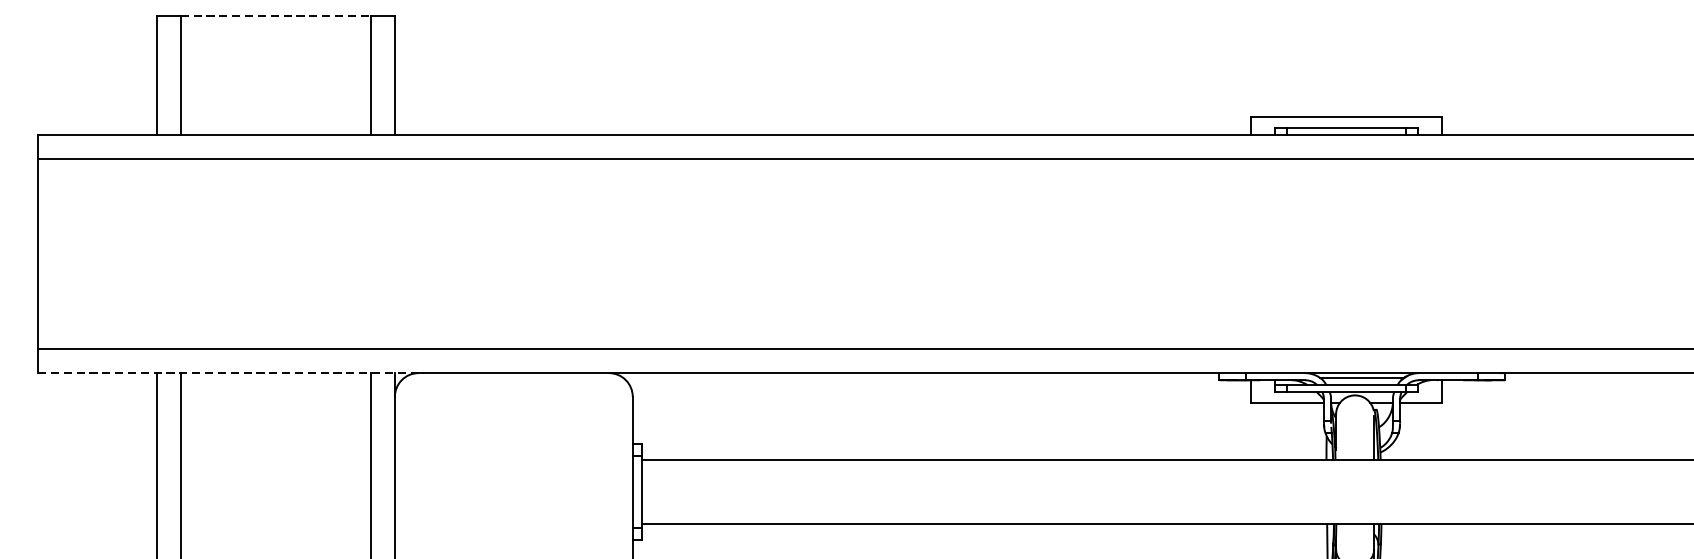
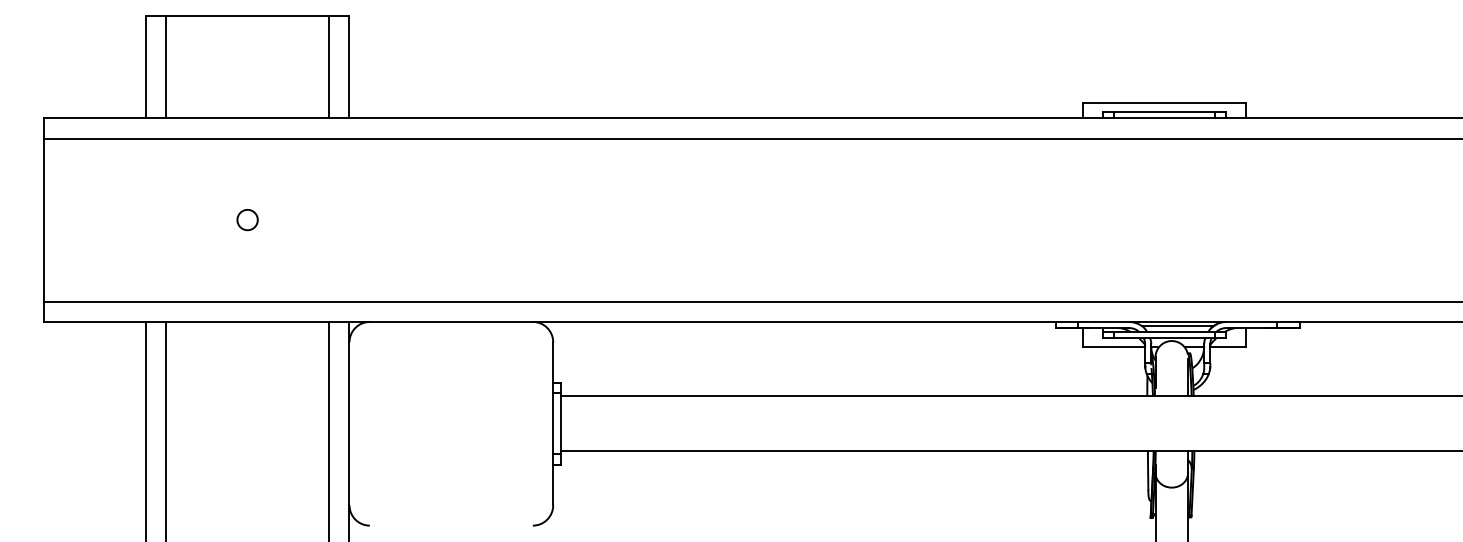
line: (276, 16) -> (248, 16), dashed -> solid
circle: (275, 254) -> (247, 220), added
line: (227, 372) -> (206, 321), dashed -> solid

